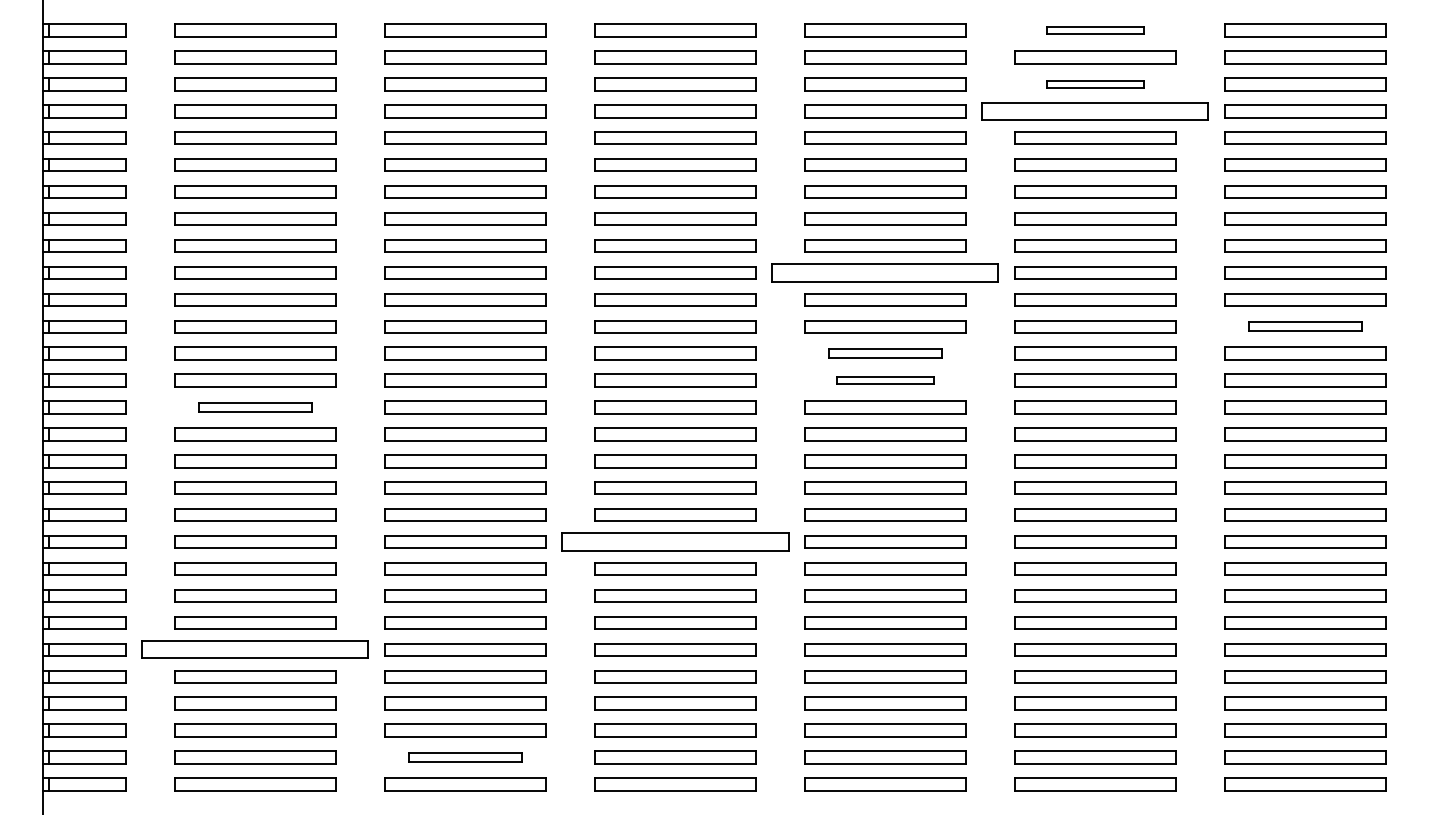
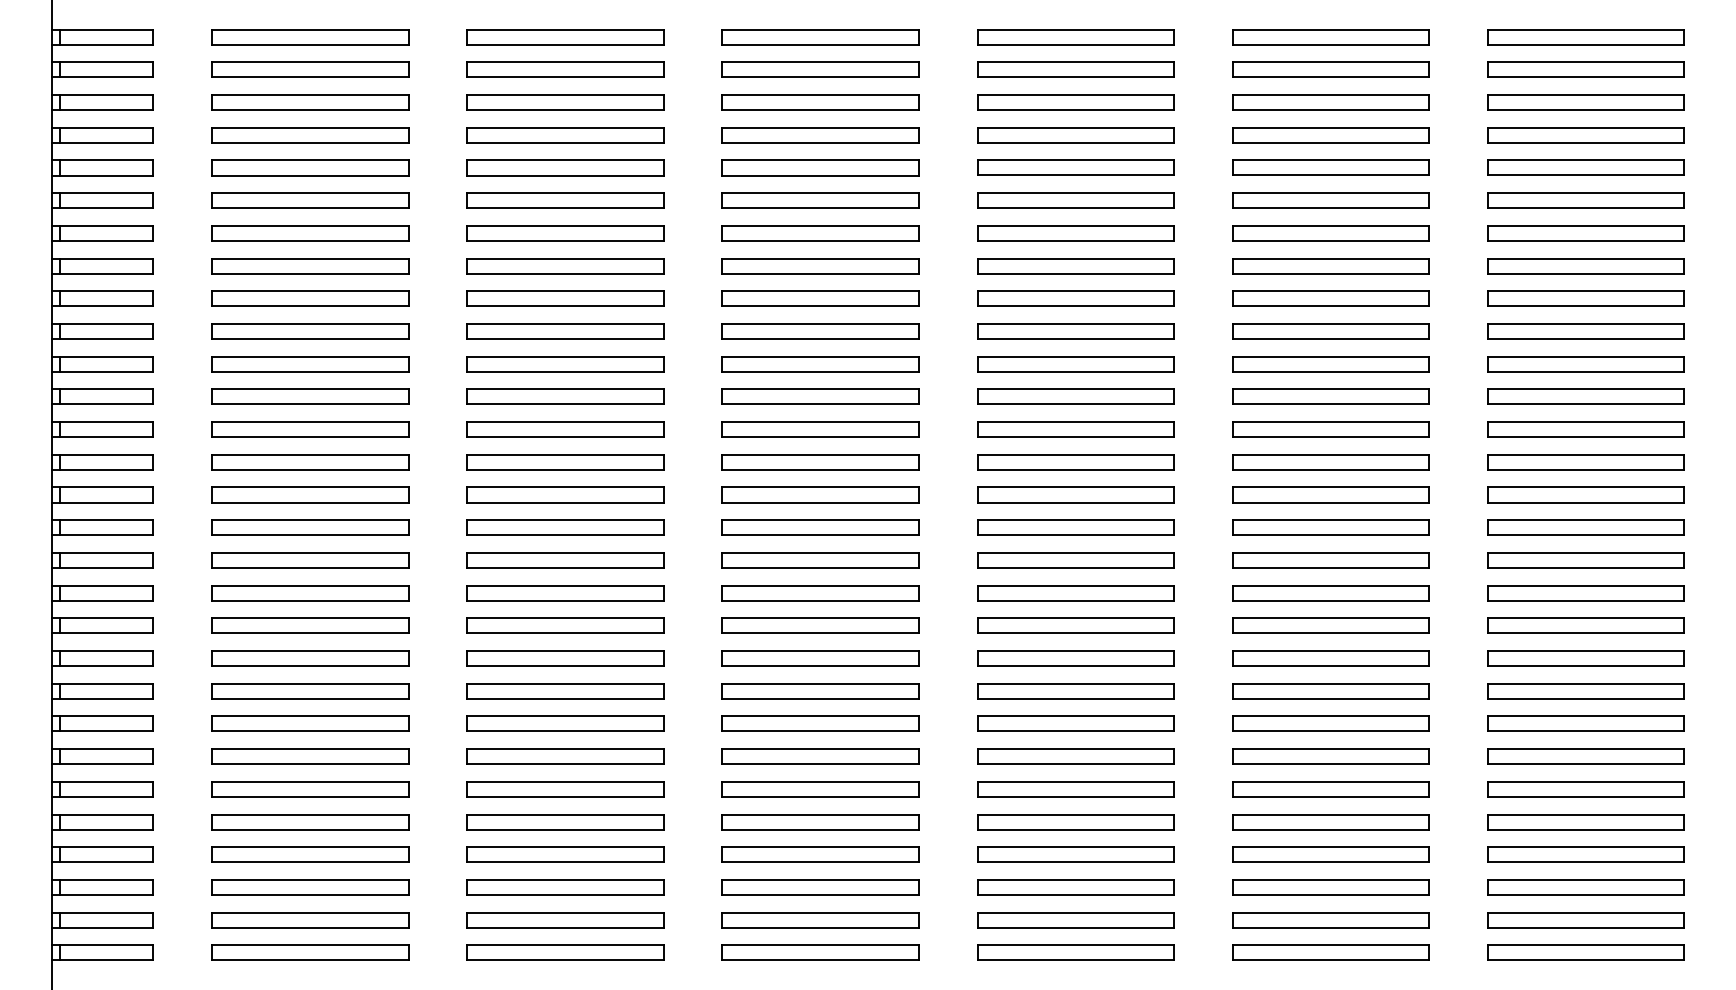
part: (1095, 30) -> (1330, 37), size x1.67
part: (1095, 84) -> (1330, 102), size x1.67
part: (1095, 111) -> (1330, 135), size x0.71
part: (885, 272) -> (1075, 331), size x0.71
part: (1305, 326) -> (1585, 396), size x1.43
part: (885, 353) -> (1075, 429), size x1.43
part: (885, 380) -> (1075, 462), size x1.67
part: (255, 407) -> (310, 494), size x1.43
part: (675, 542) -> (820, 658), size x0.71
part: (255, 649) -> (310, 789), size x0.71
part: (465, 757) -> (565, 920), size x1.43

